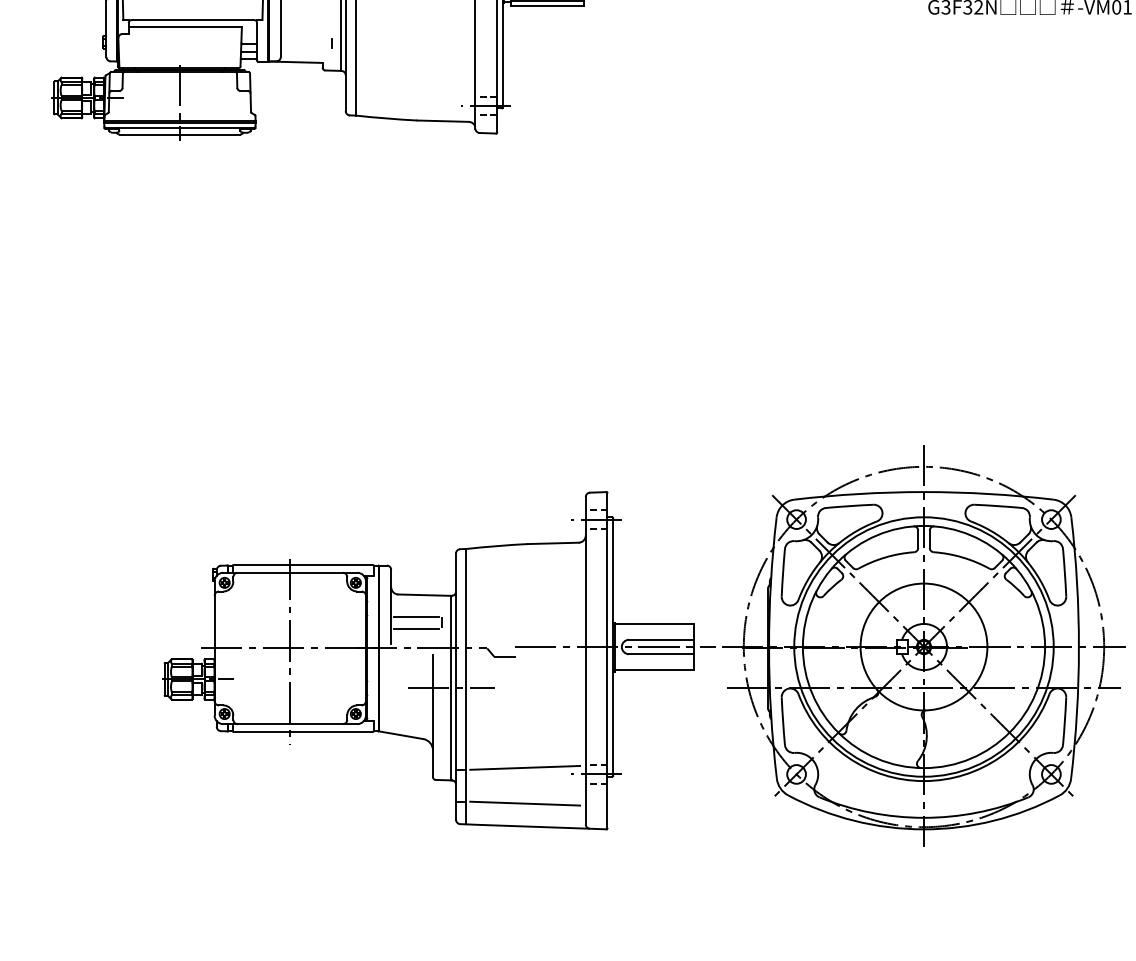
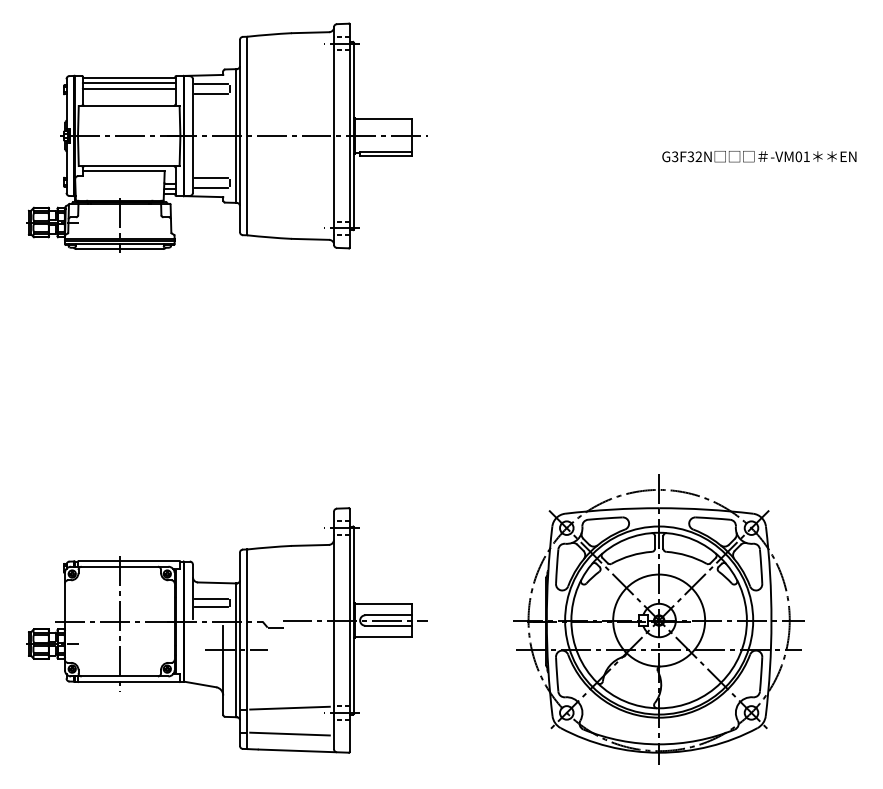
line: (306, 37) -> (211, 178), added
line: (306, 49) -> (211, 187), added
part: (437, 660) -> (226, 630), moved

